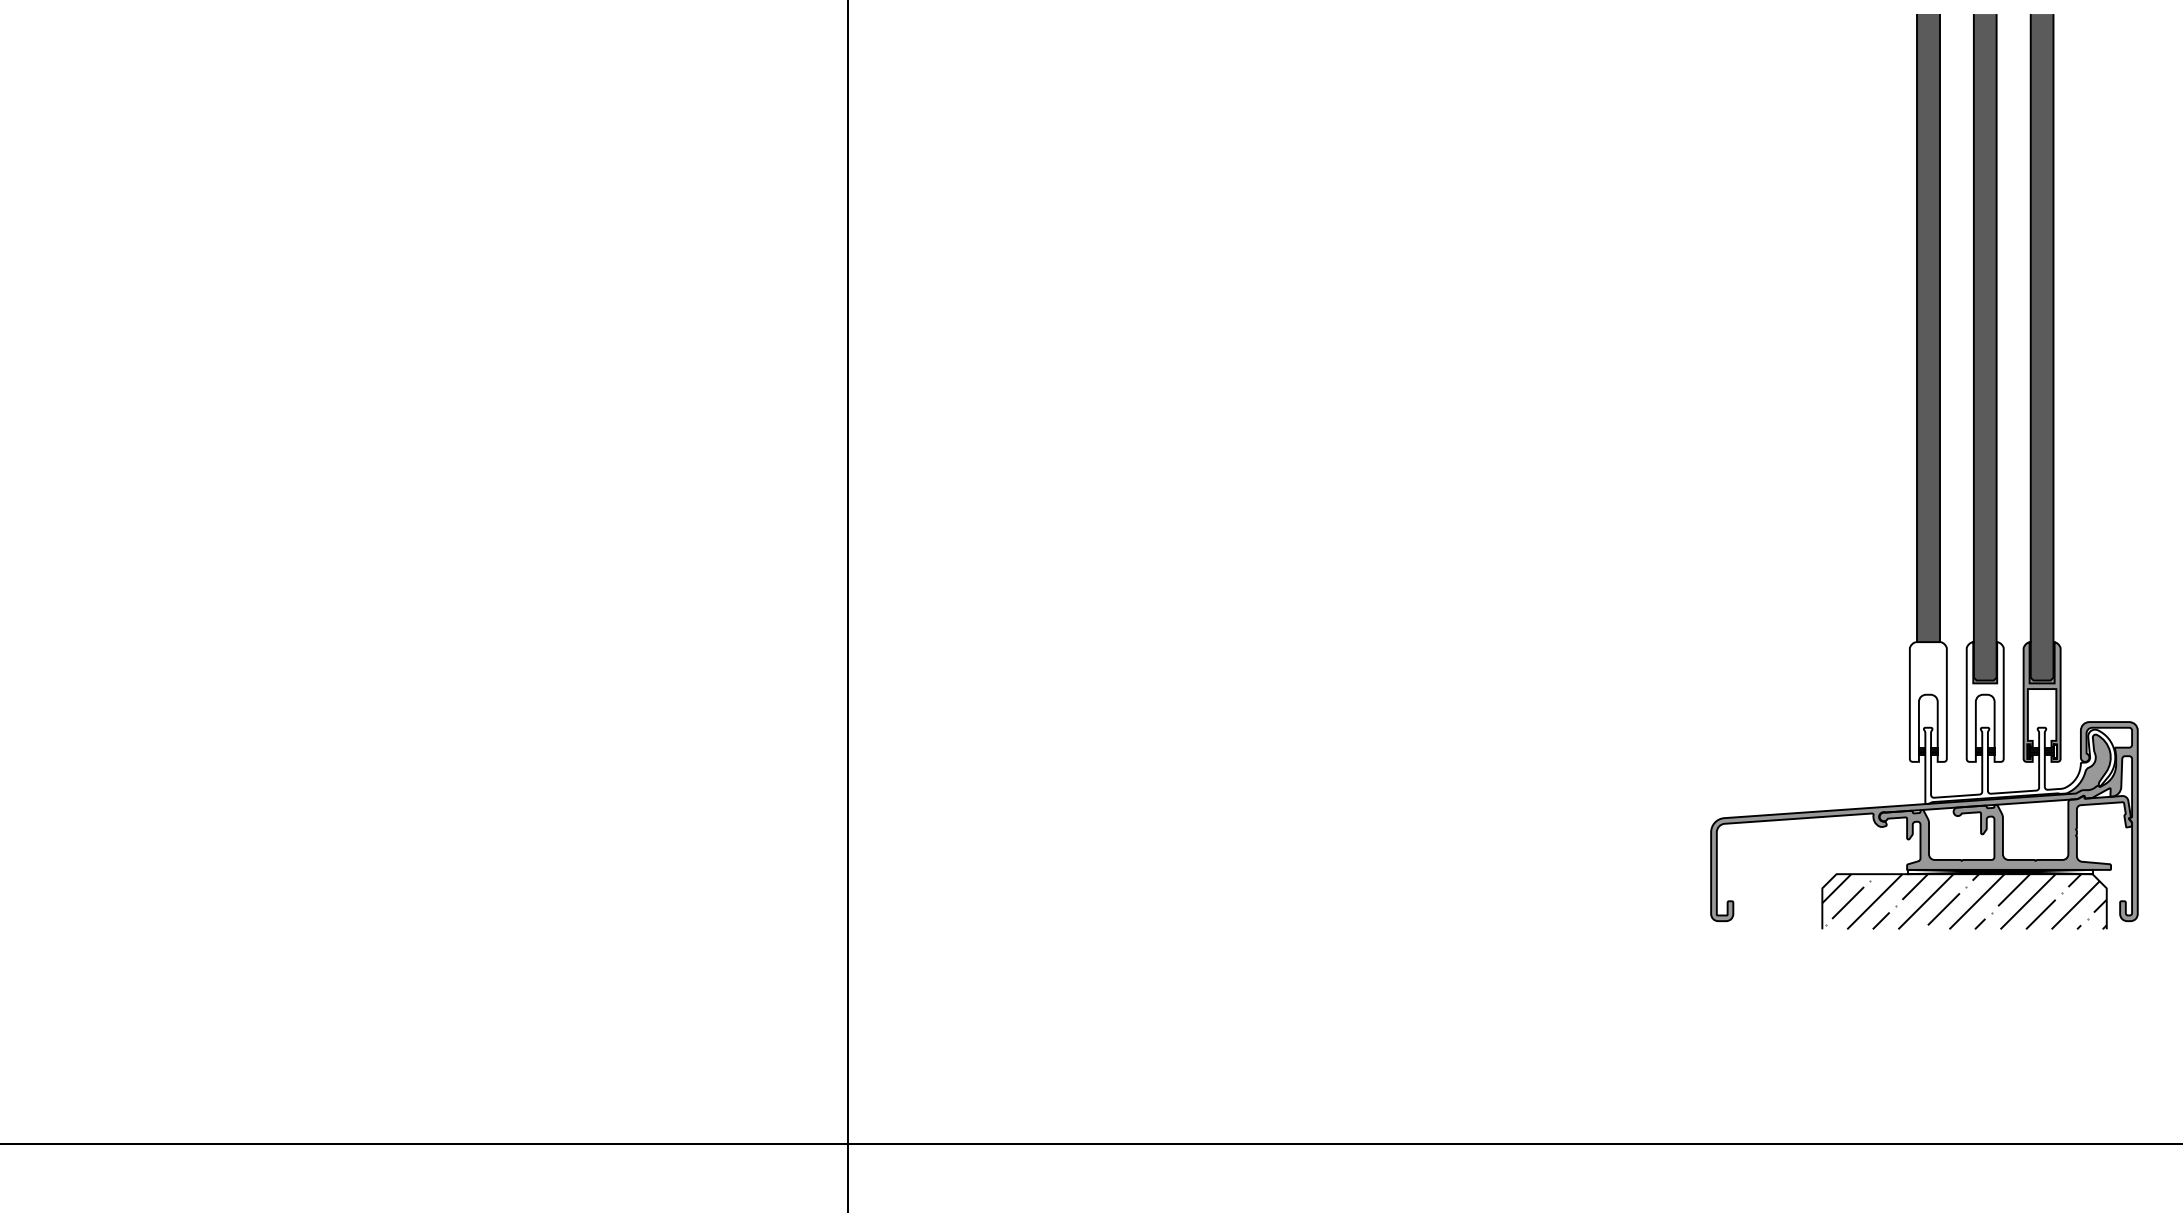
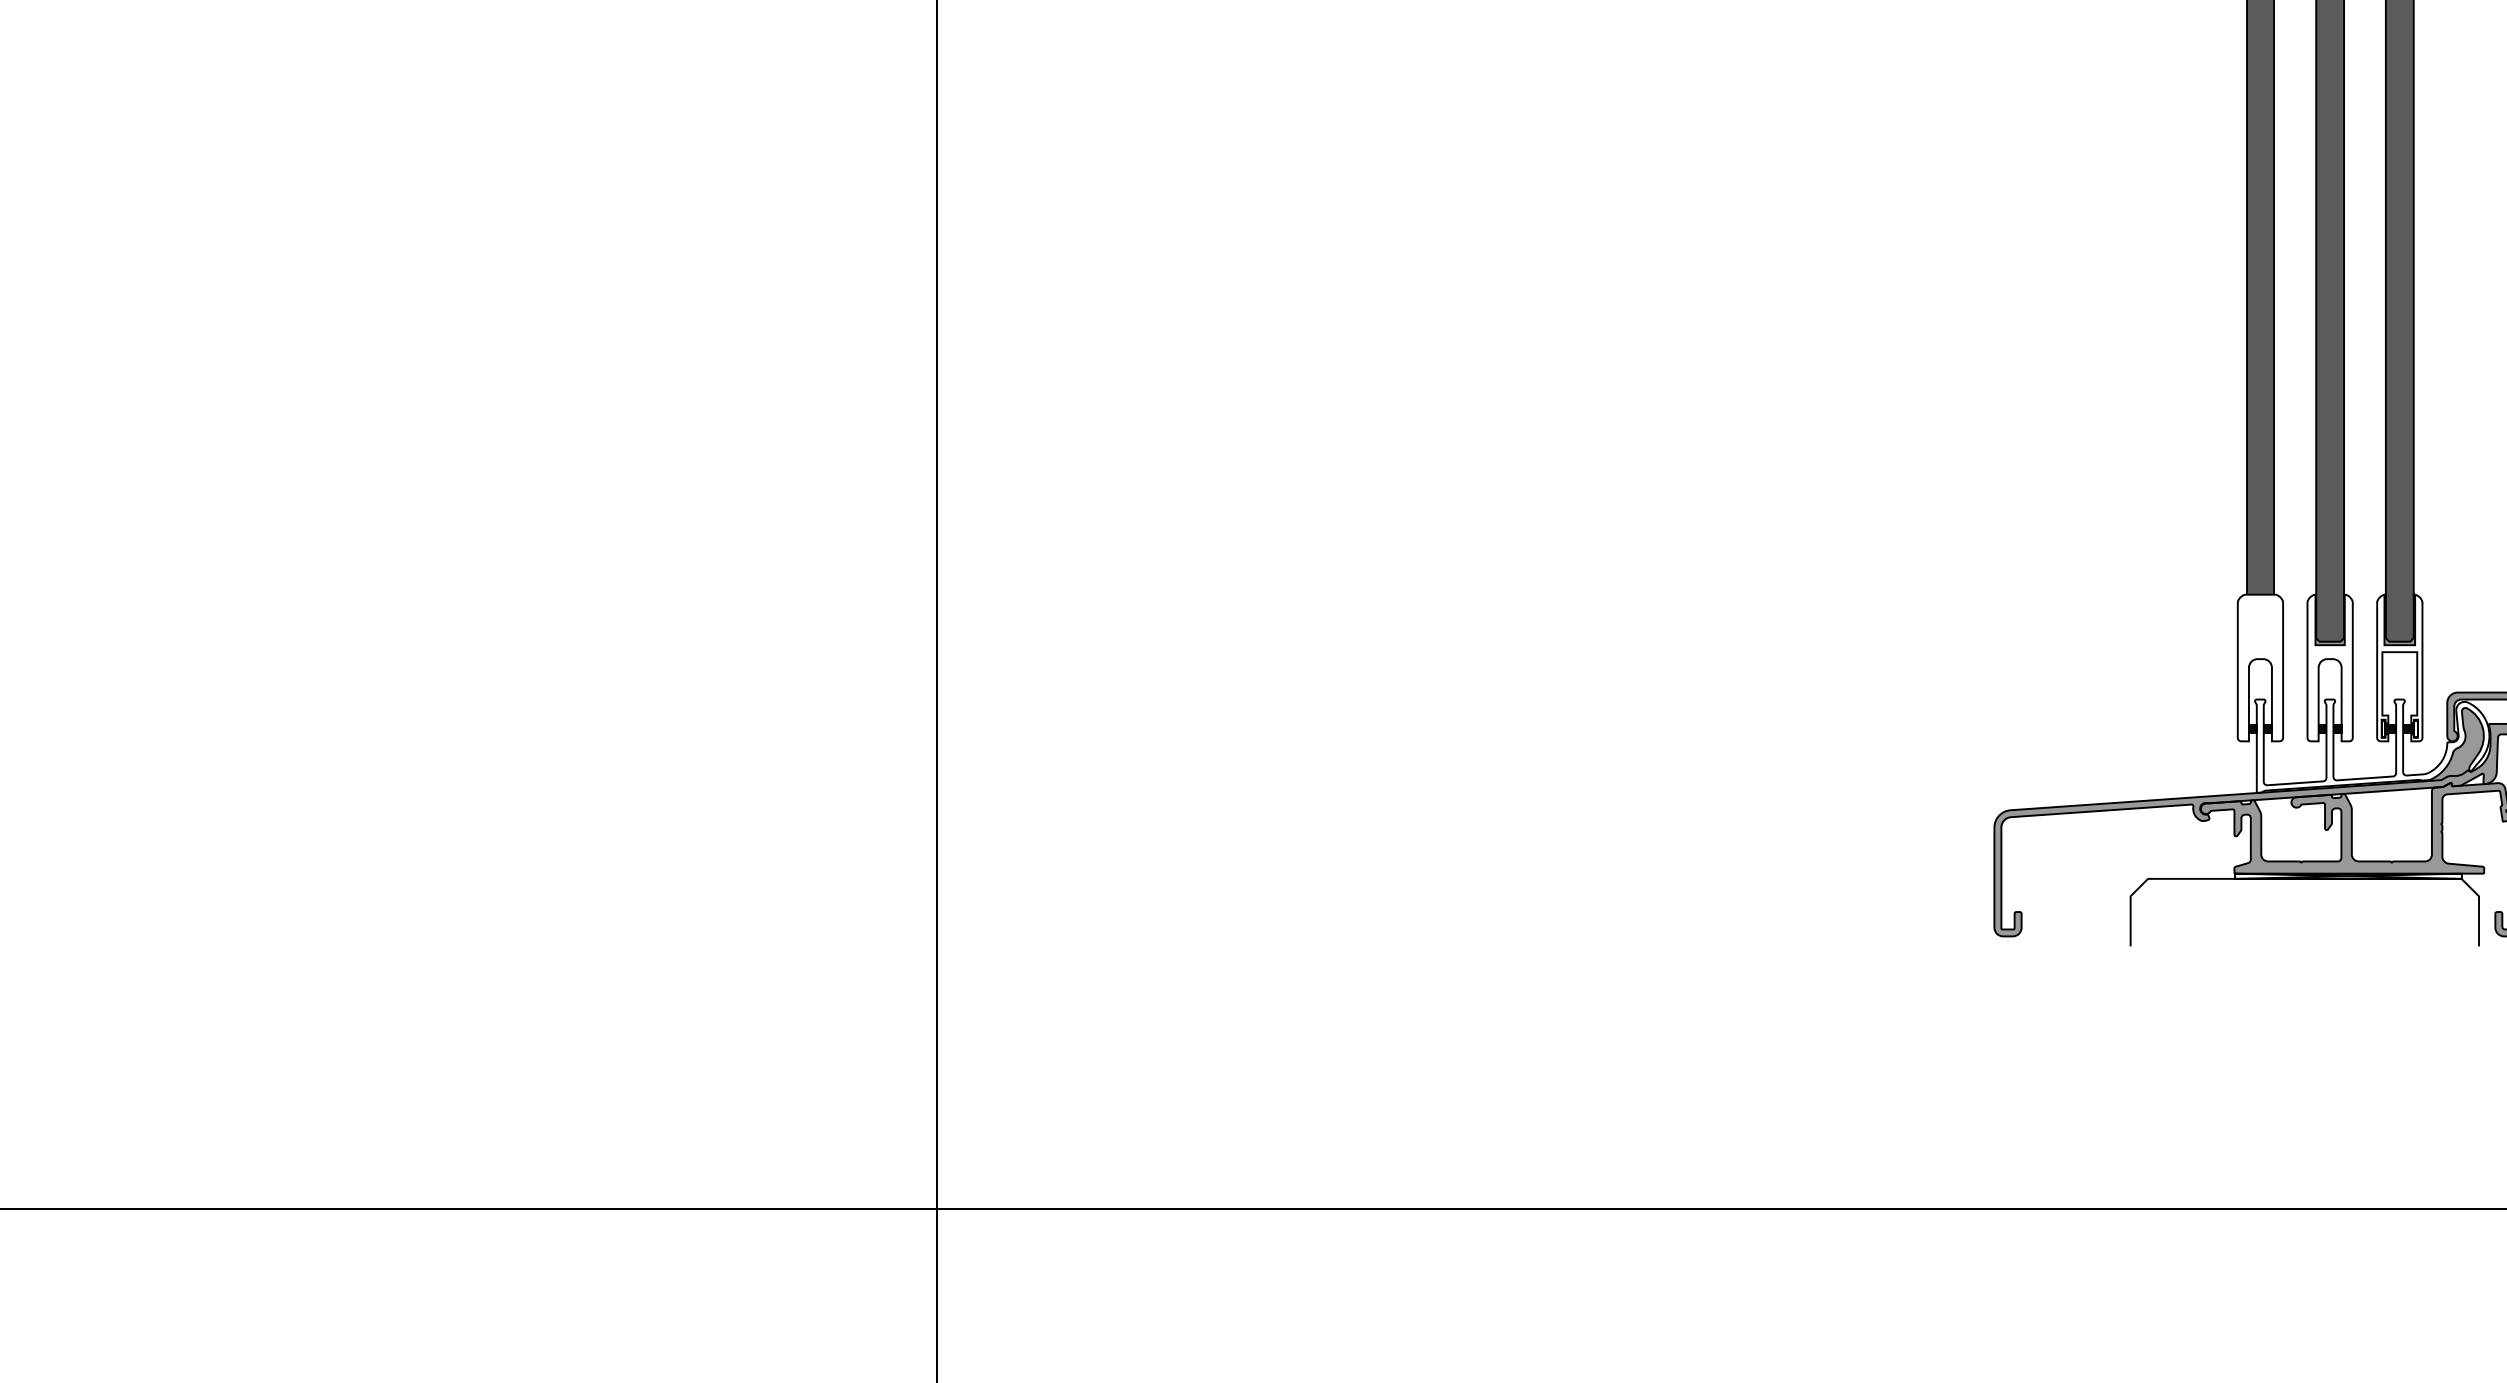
fill: (2041, 701) -> (2399, 667), removed
hatch: (1964, 901) -> (2304, 912), removed

